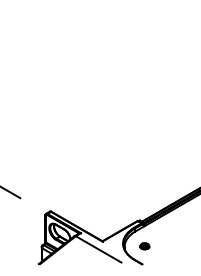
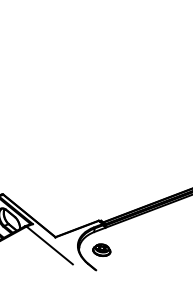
part: (144, 246) -> (101, 250), size x1.67

